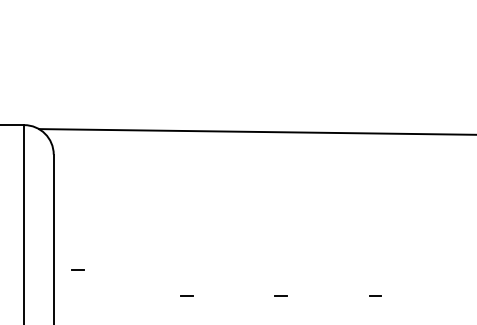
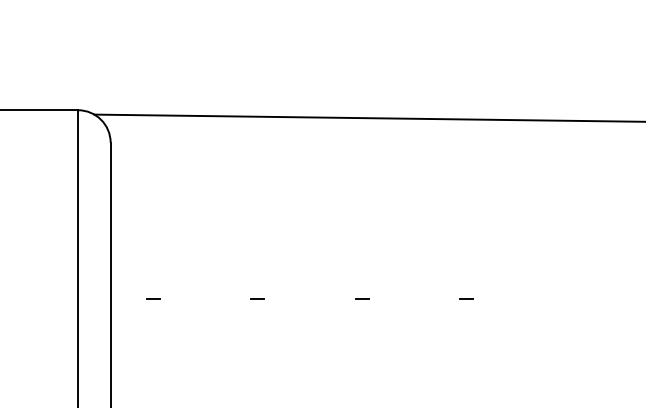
line: (77, 269) -> (153, 298), moved

